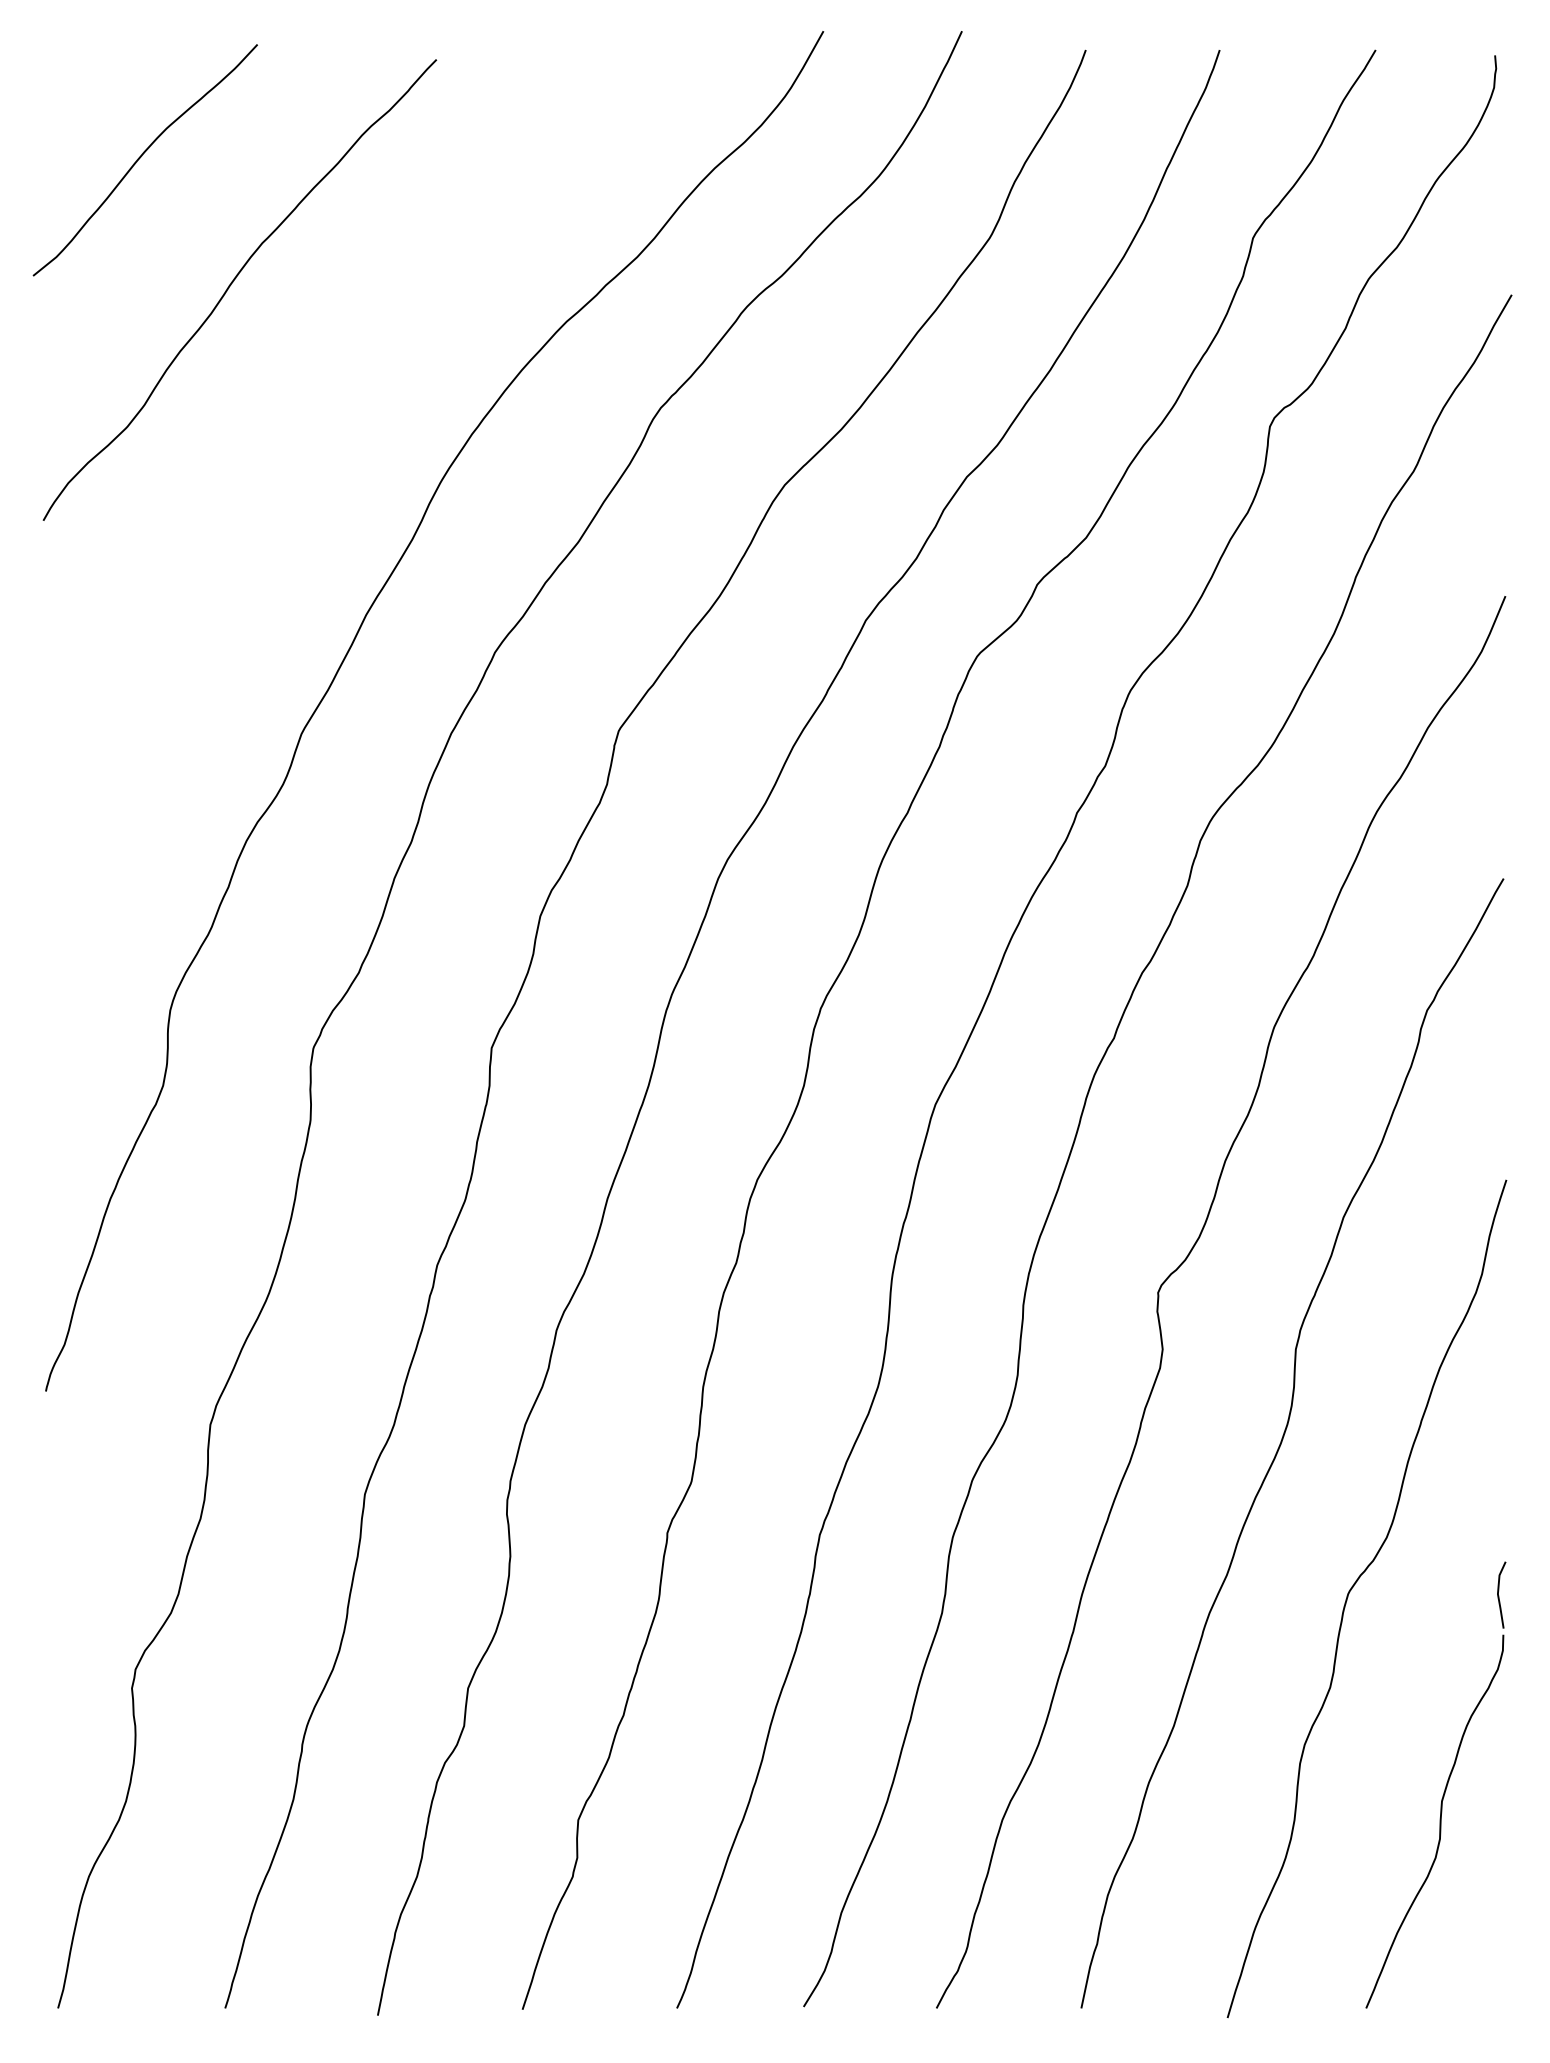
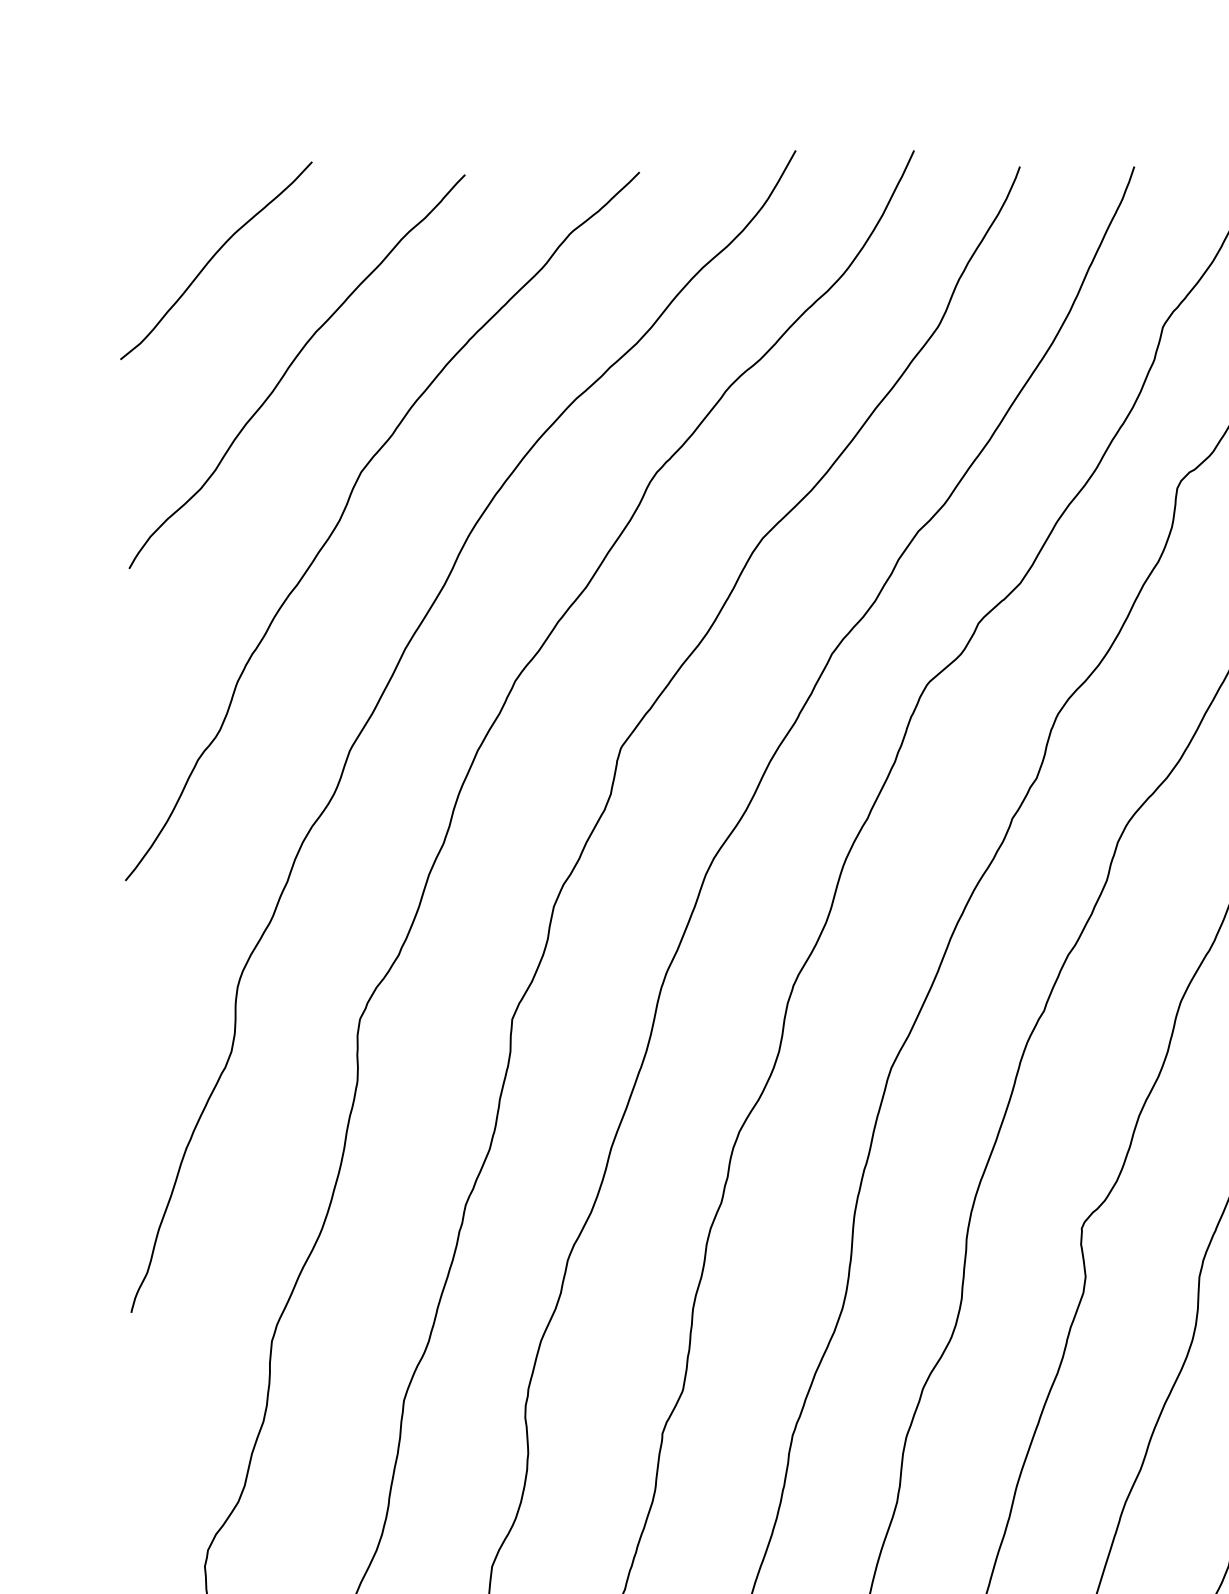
curve: (295, 454) -> (344, 512), added

